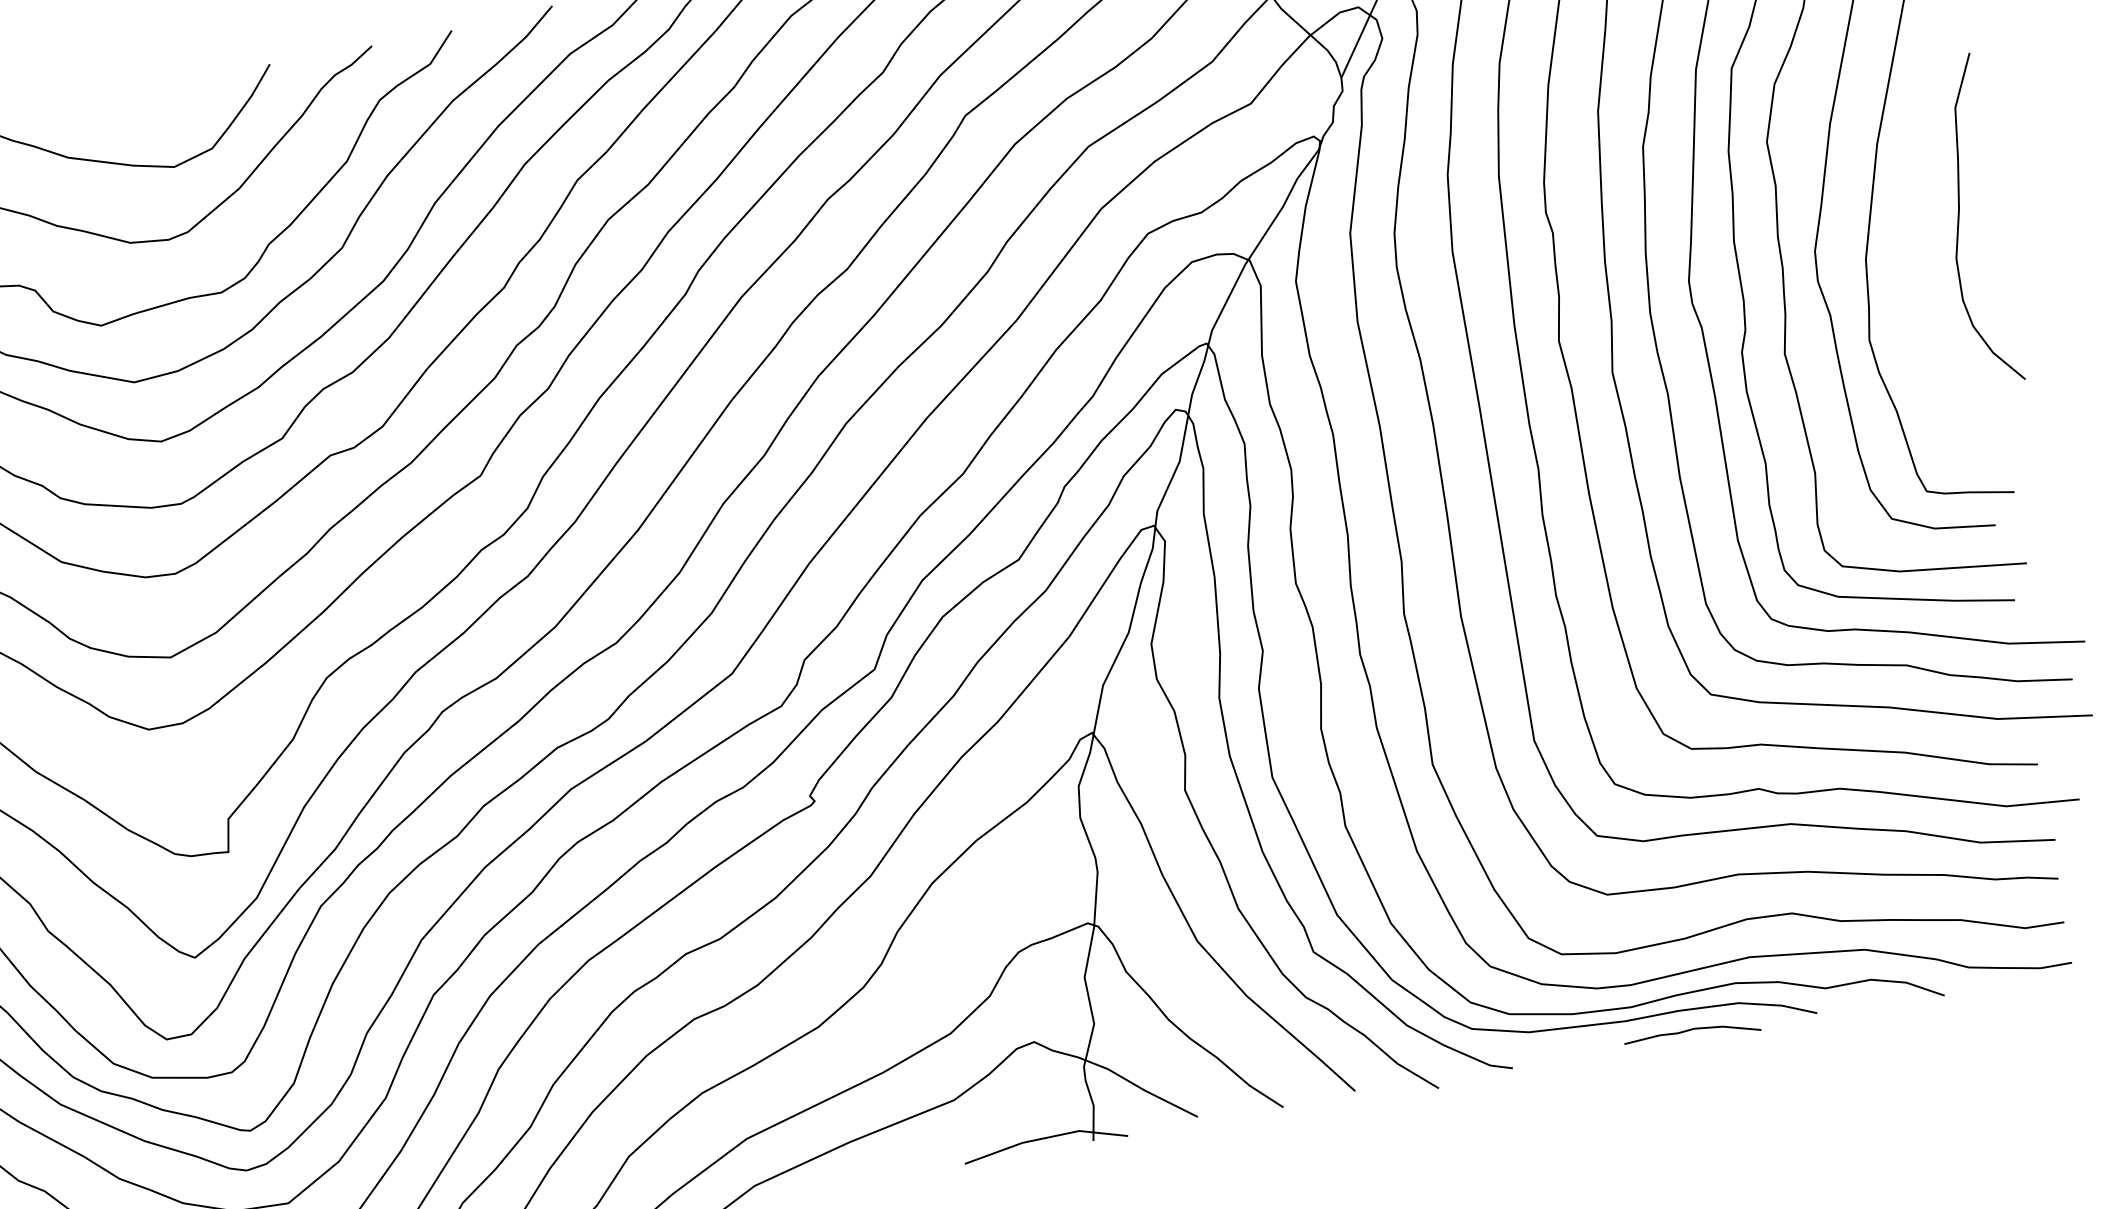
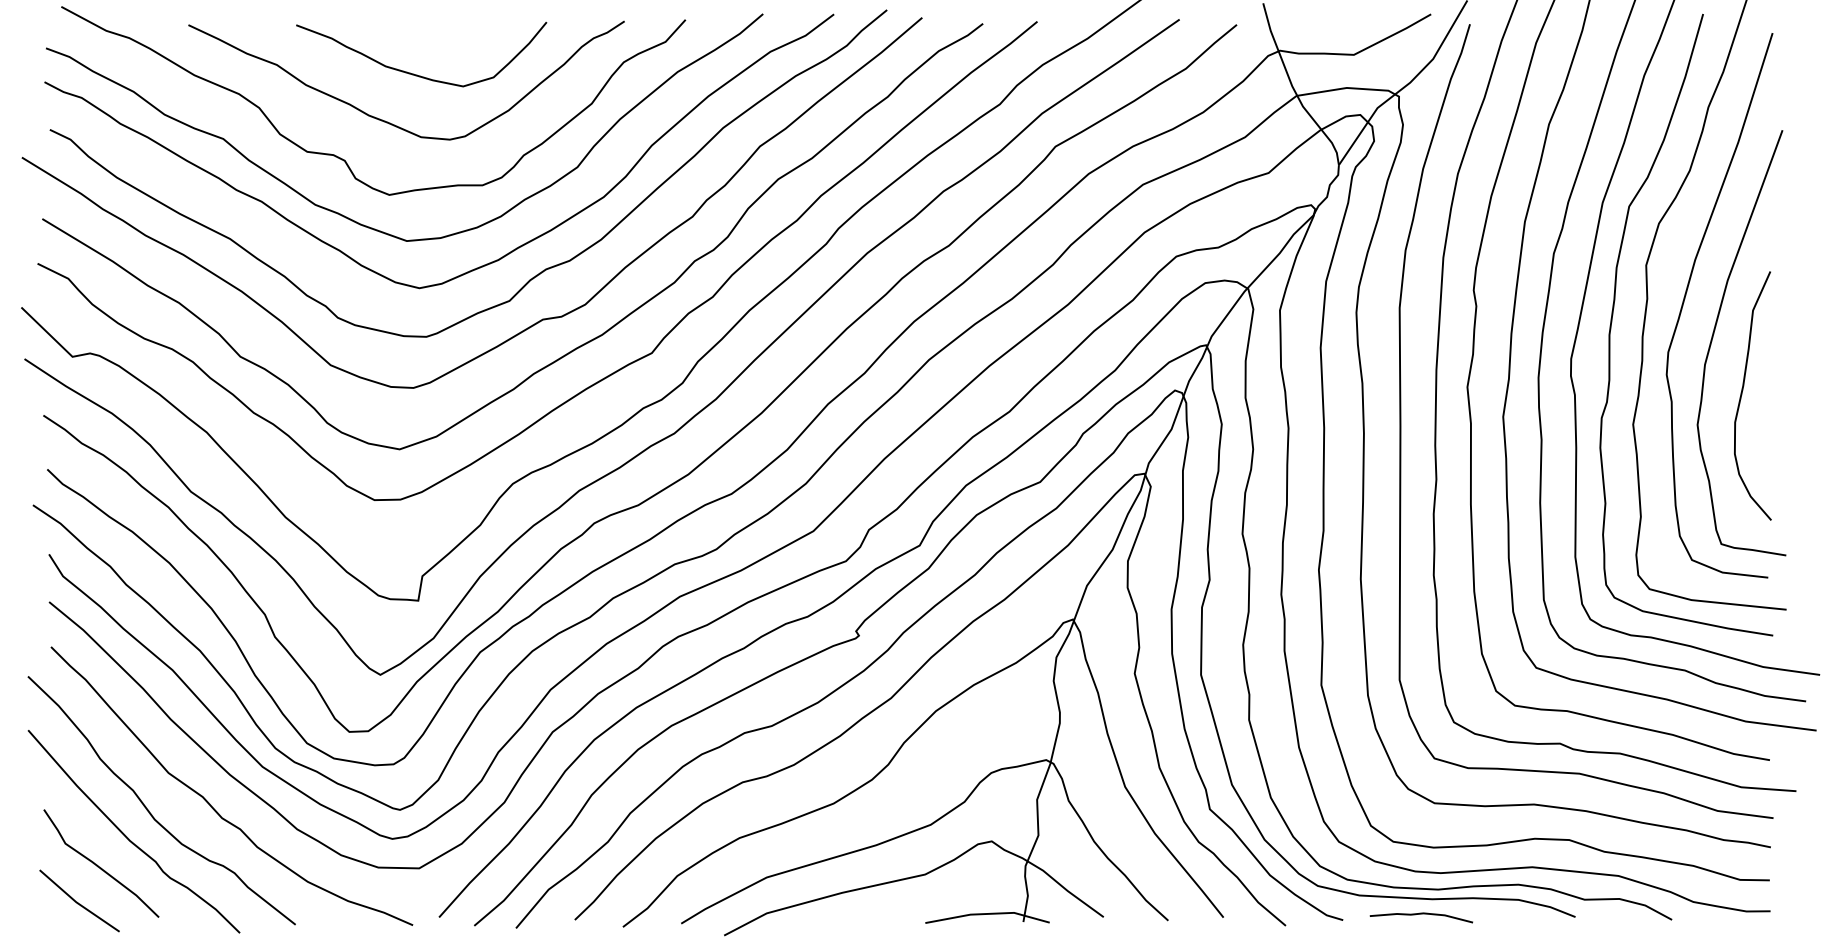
curve: (1960, 221) -> (1742, 395), moved
curve: (1690, 1030) -> (1420, 914), moved

